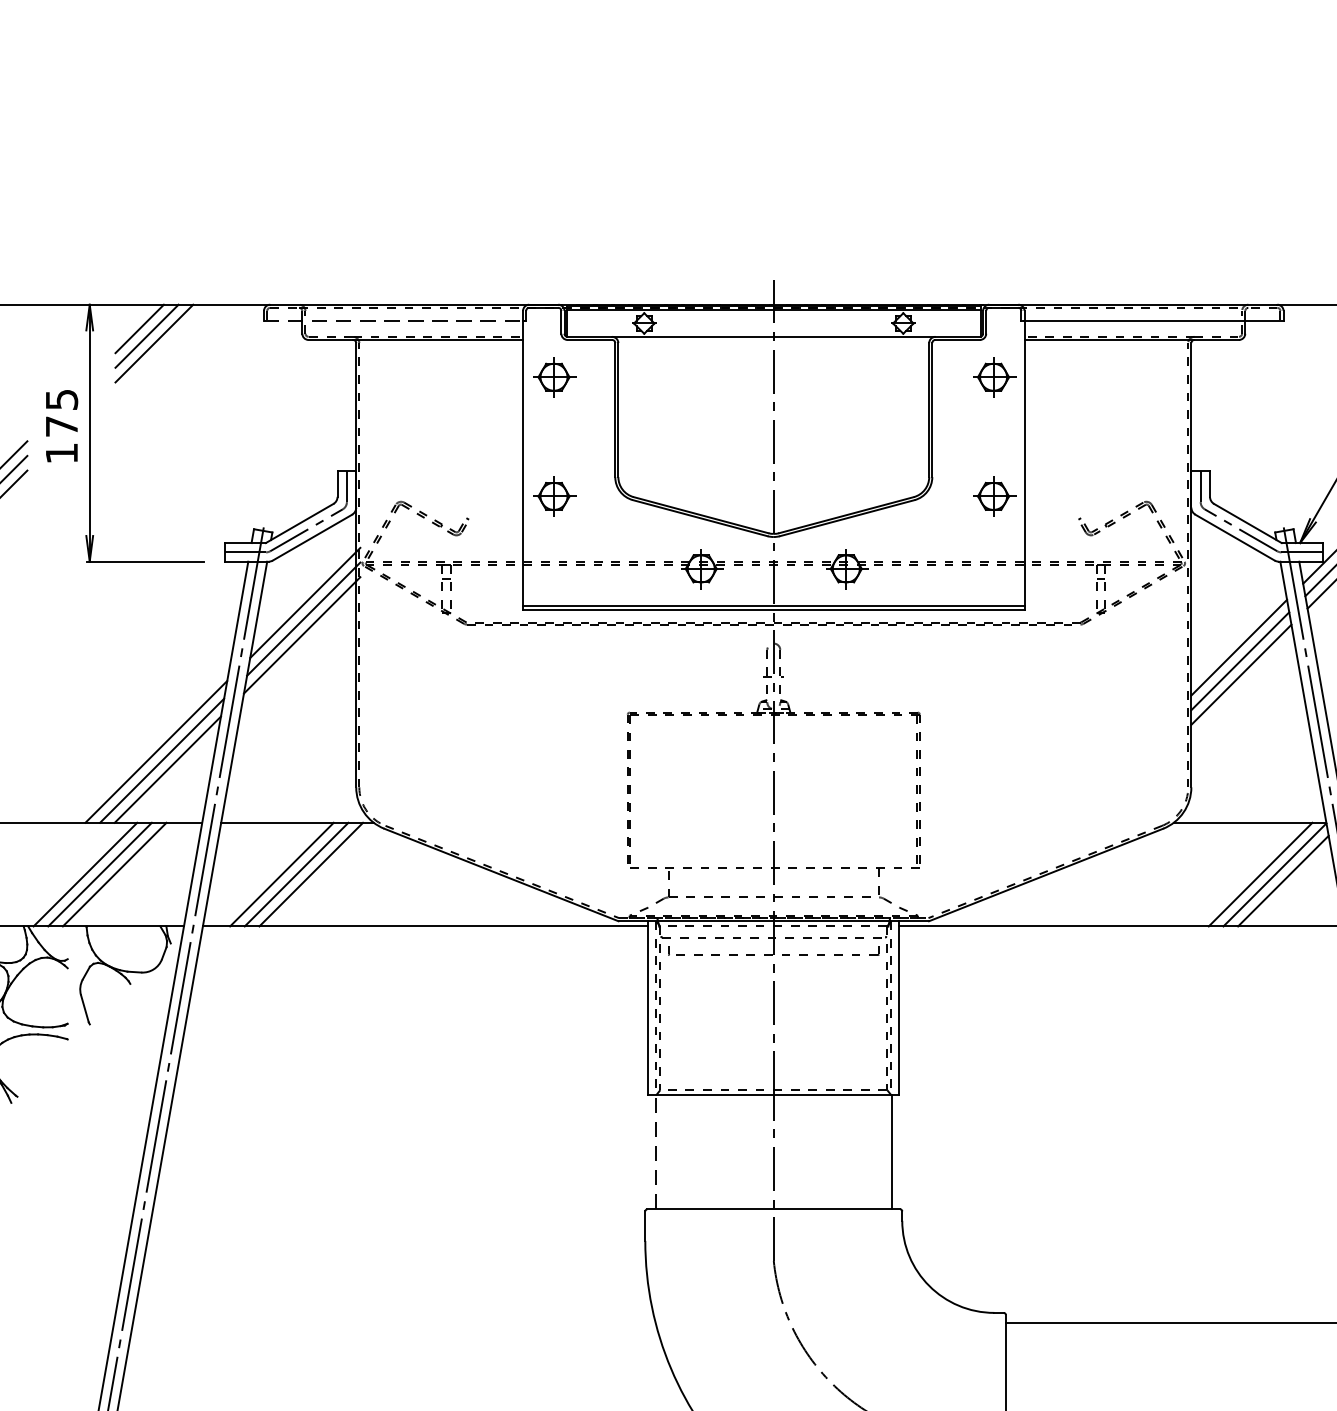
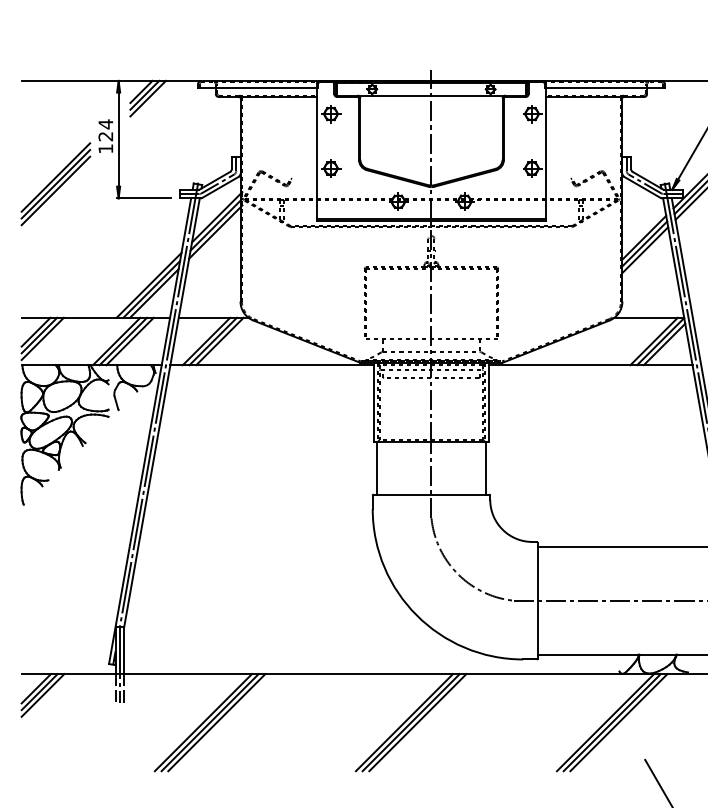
line: (395, 321) -> (258, 88), dashed -> solid
text: (61, 413) -> (105, 130), 175 -> 124
line: (655, 1152) -> (377, 468), dashed -> solid

